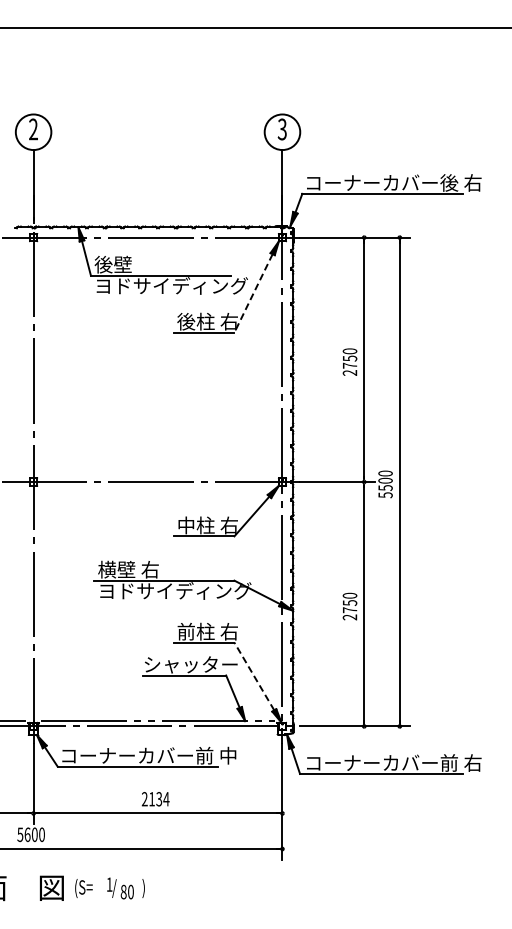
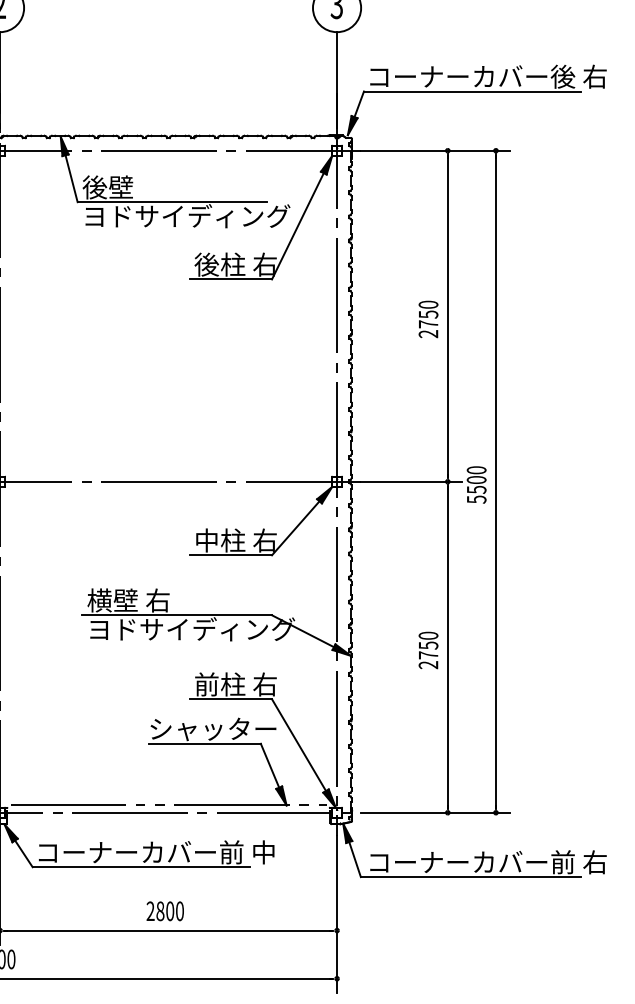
line: (253, 293) -> (297, 226), dashed -> solid
line: (254, 676) -> (299, 745), dashed -> solid
text: (159, 799) -> (170, 911), 2134 -> 2800

